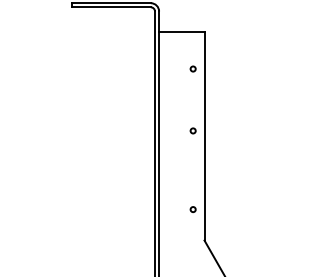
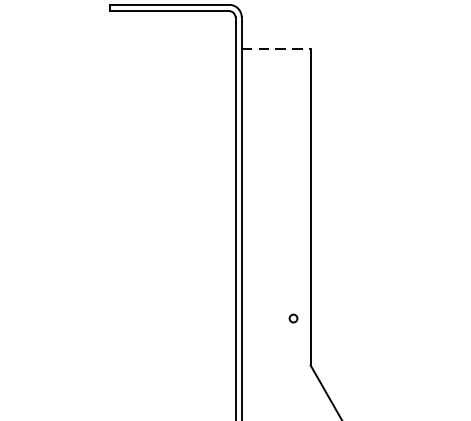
line: (181, 32) -> (275, 49), solid -> dashed
circle: (192, 68) -> (292, 104), removed
circle: (192, 130) -> (292, 198), removed

